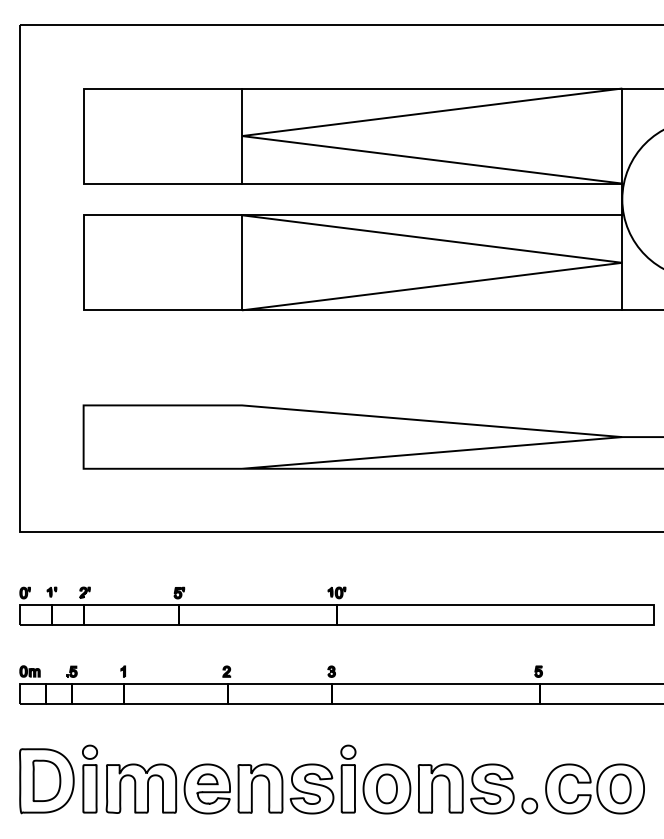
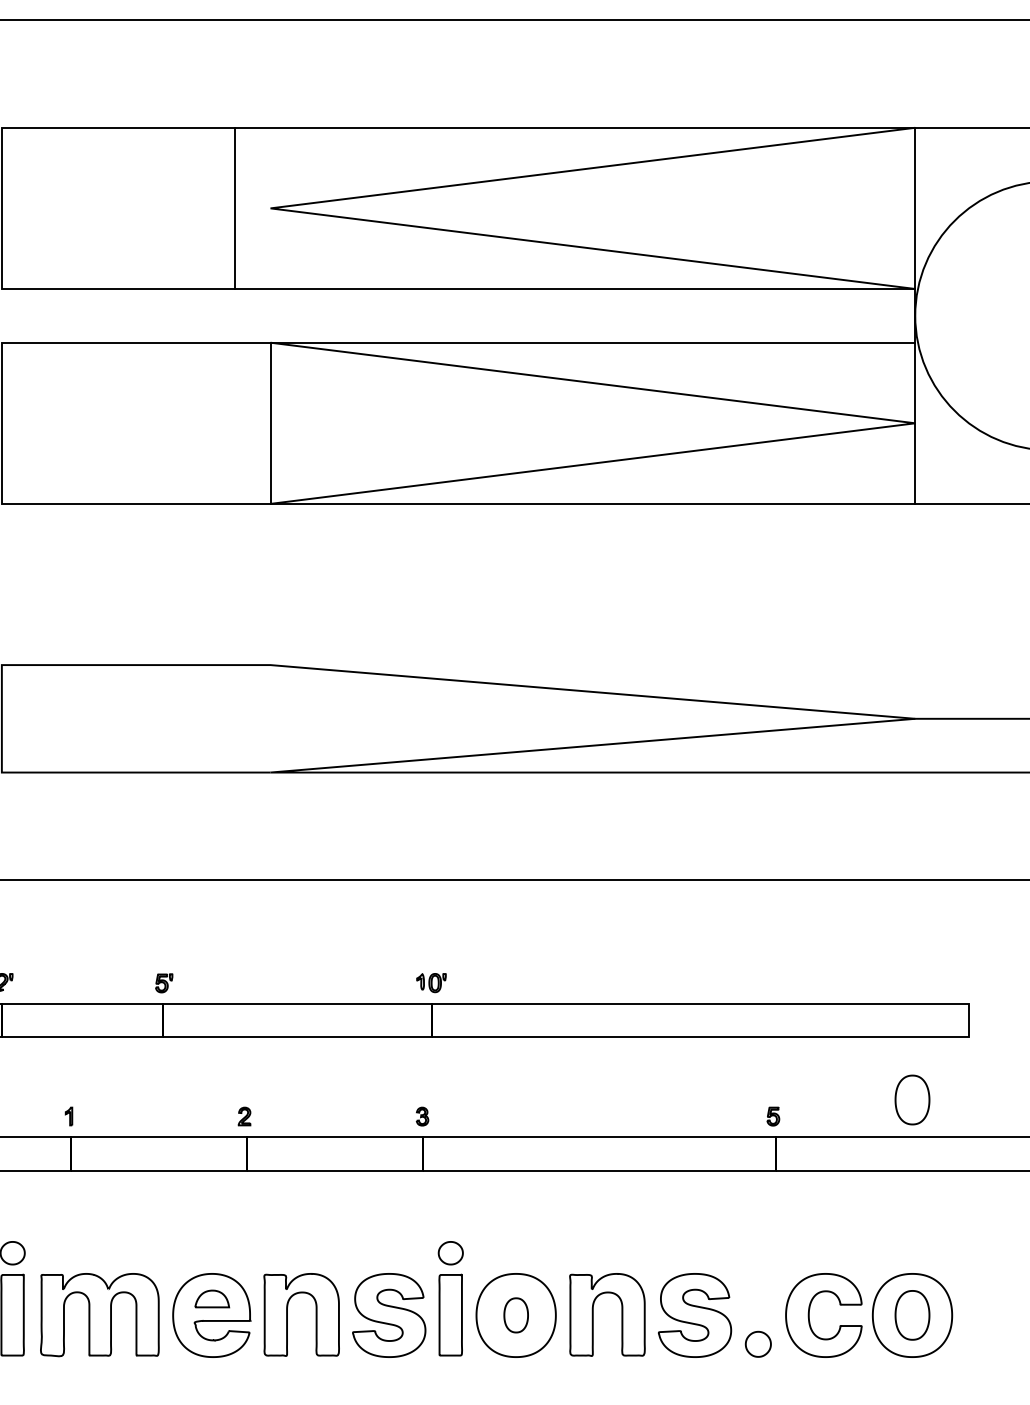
line: (242, 135) -> (235, 207), moved
part: (620, 661) -> (912, 1099), added
part: (386, 788) -> (515, 1314), size x0.7

